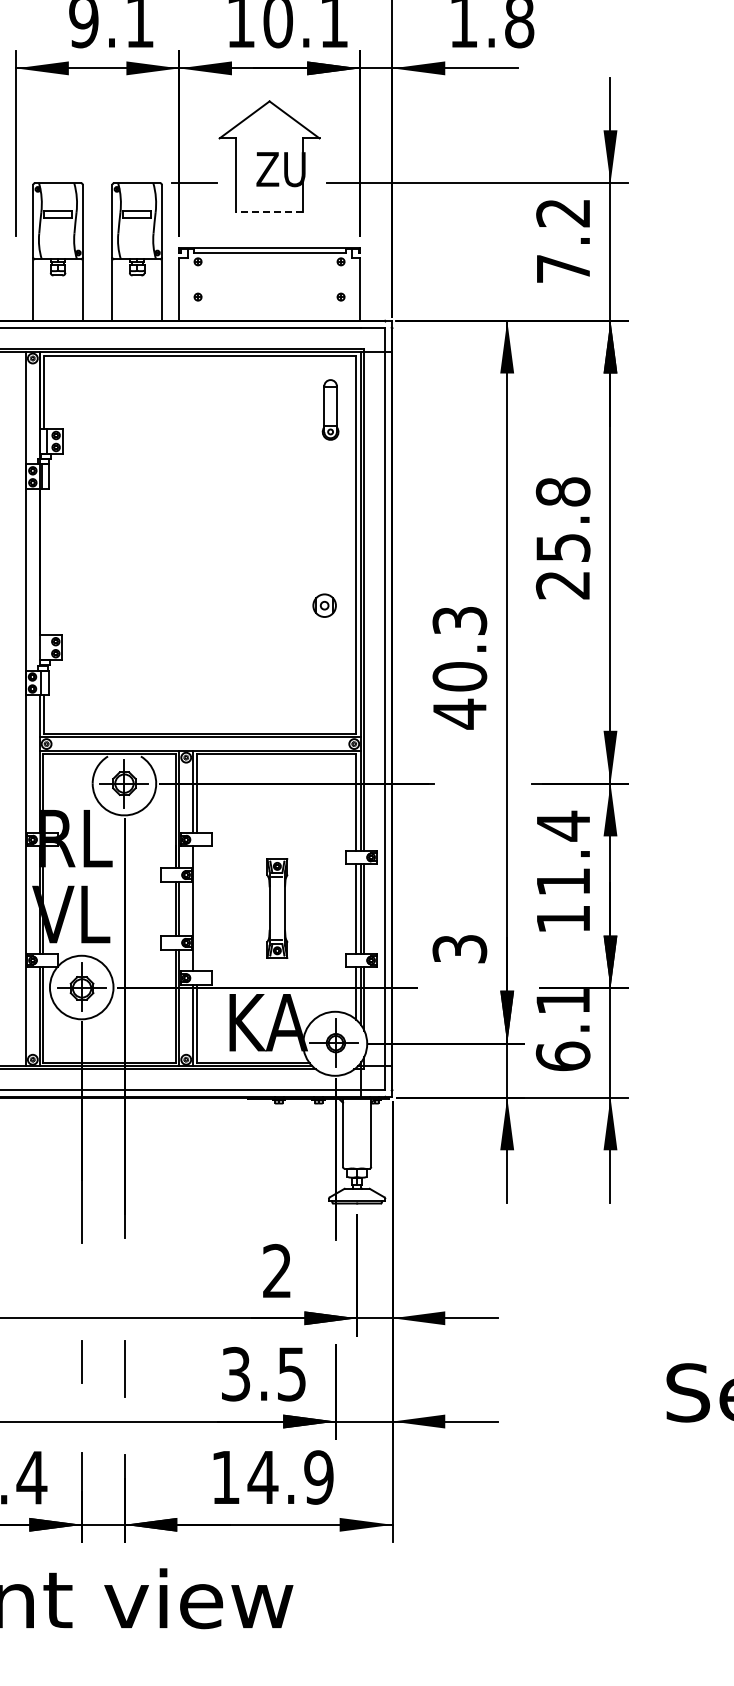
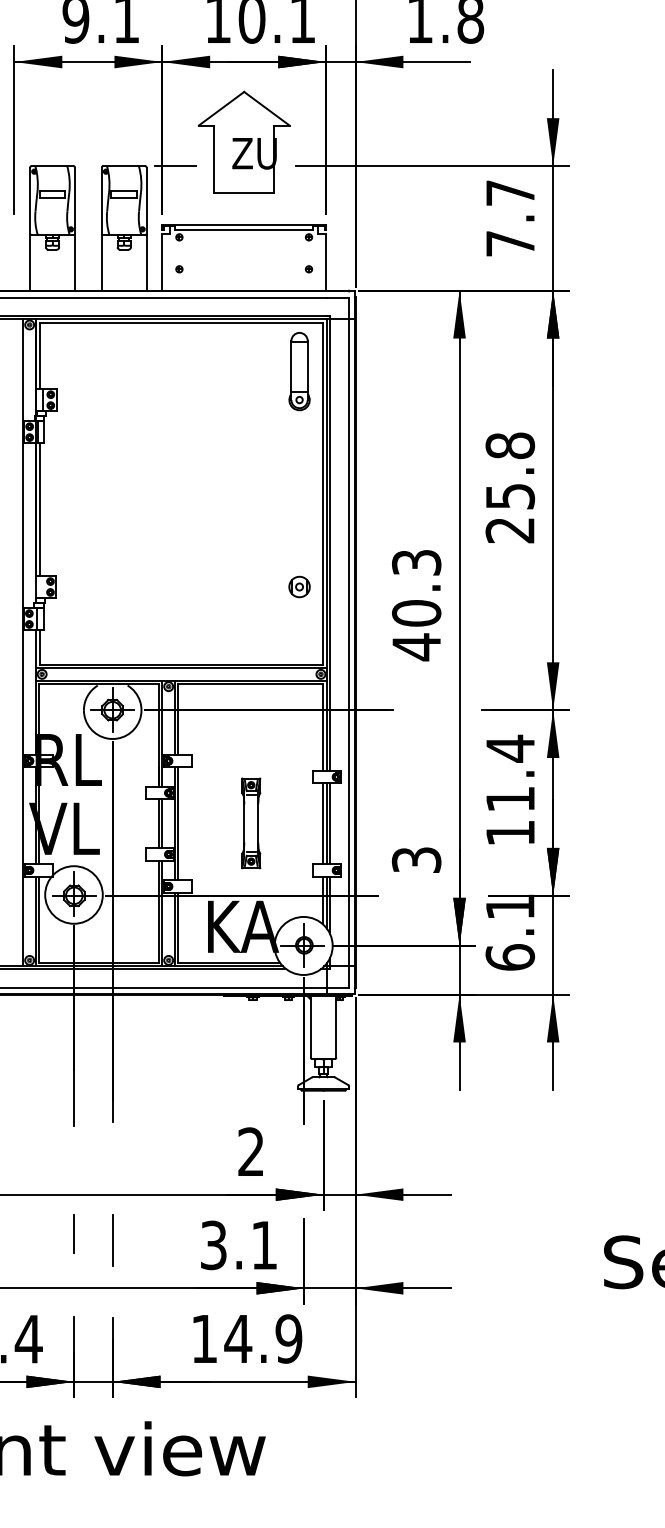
line: (269, 212) -> (244, 192), dashed -> solid
text: (562, 213) -> (509, 193), 7.2 -> 7.7
part: (330, 409) -> (299, 371), size x1.43
line: (44, 562) -> (40, 509), added
part: (324, 605) -> (299, 586), moved
line: (196, 908) -> (177, 823), added
text: (291, 1374) -> (264, 1245), 3.5 -> 3.1

